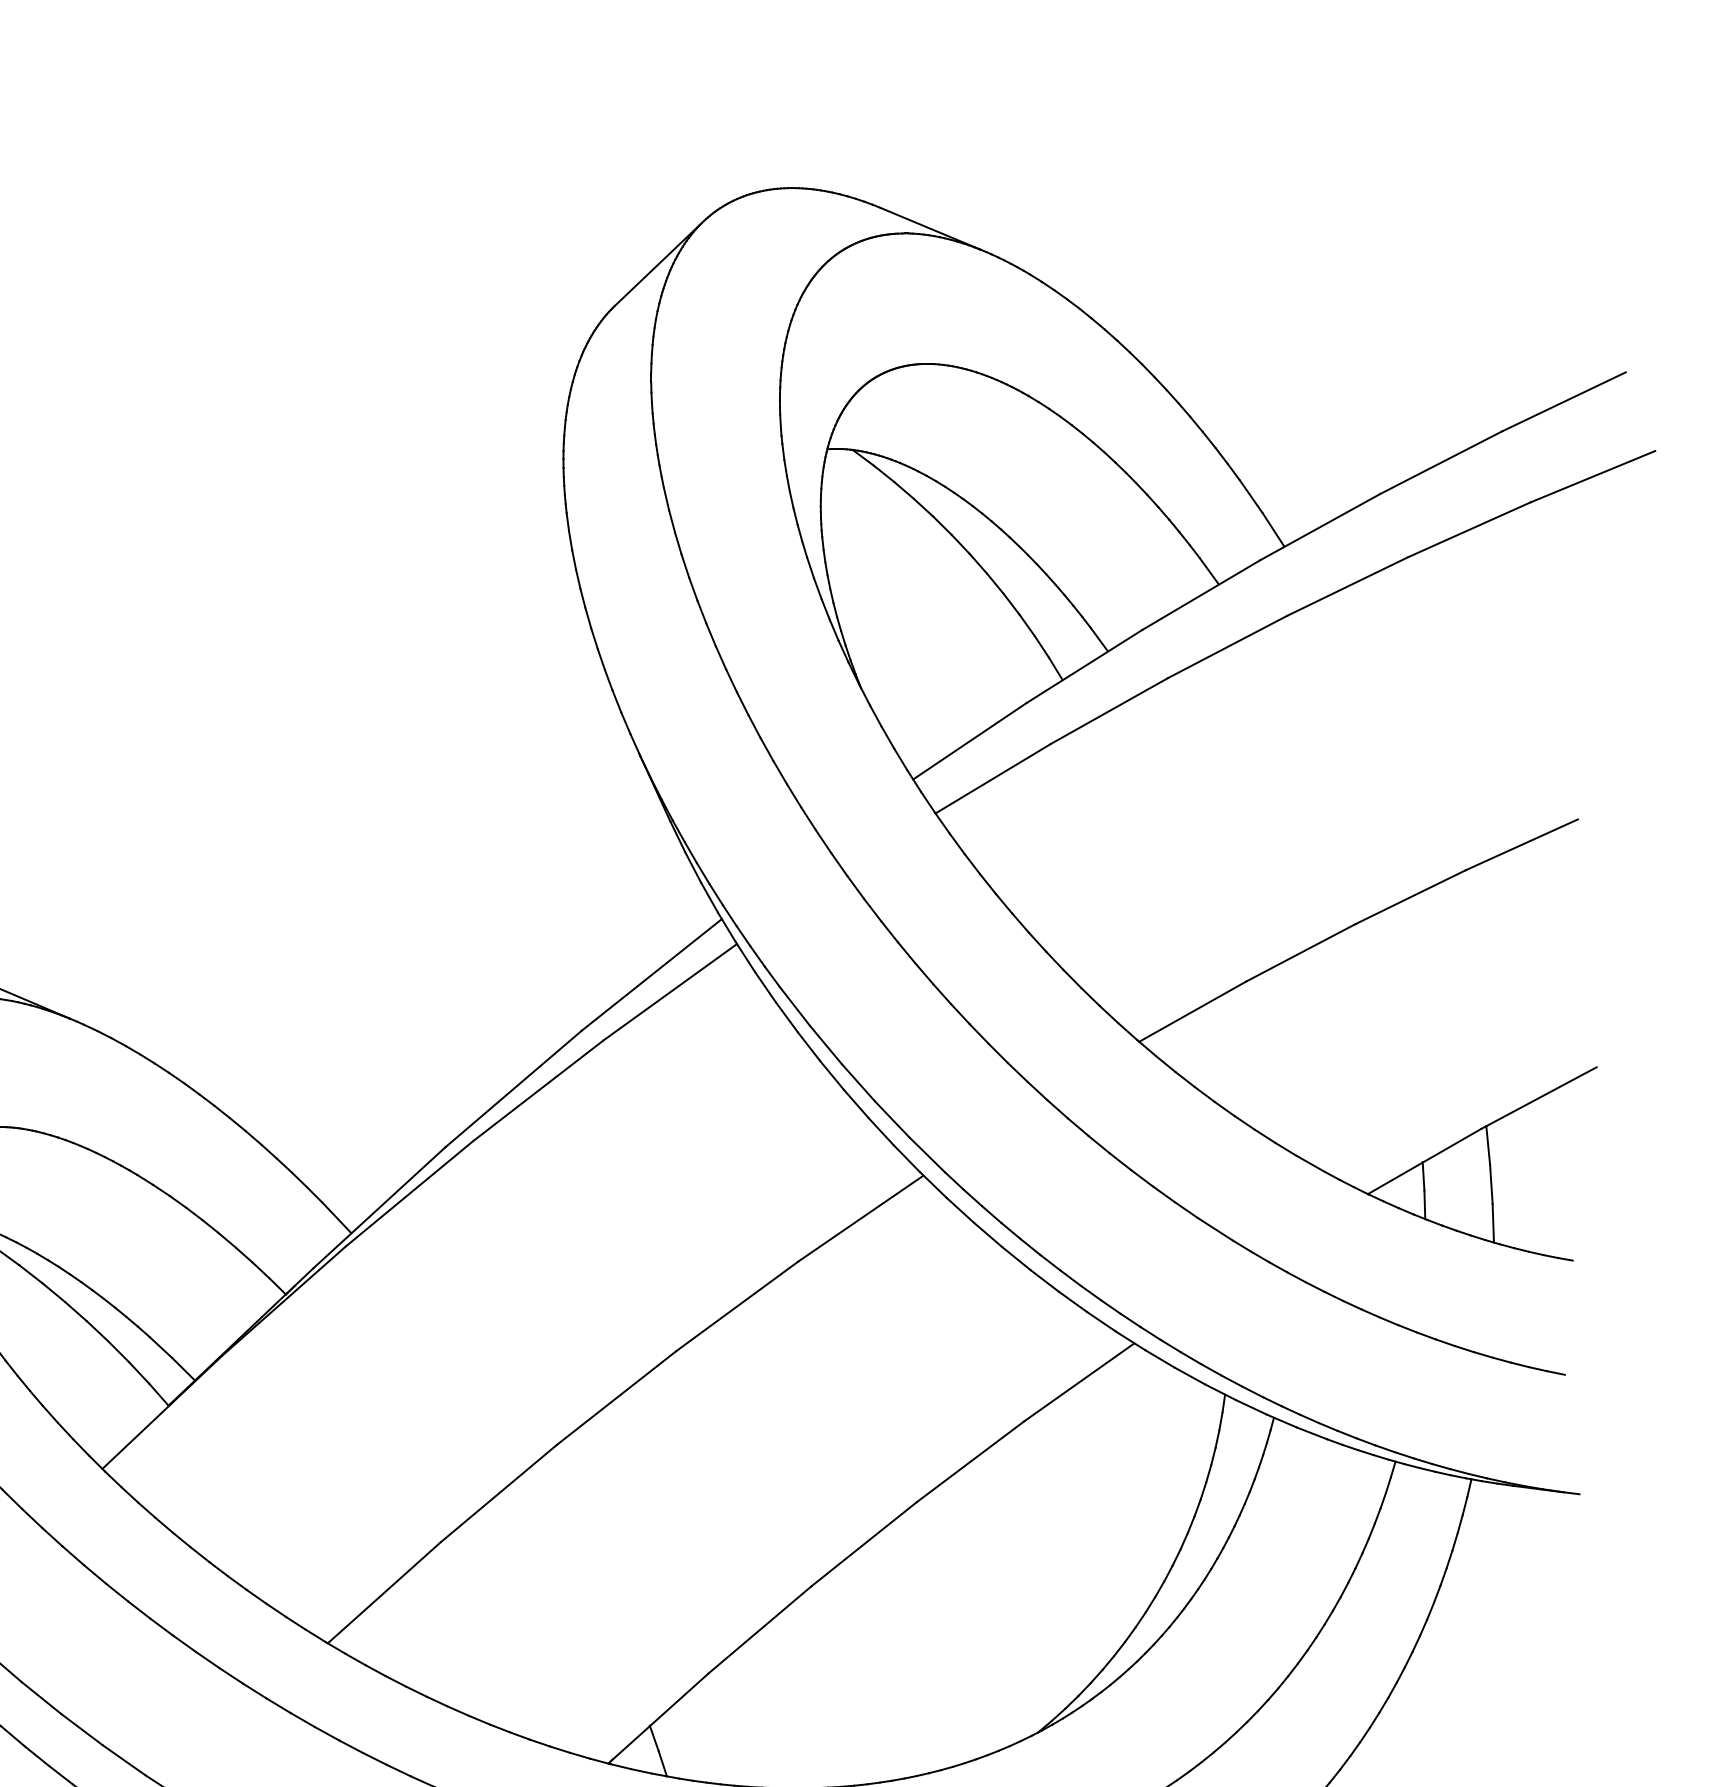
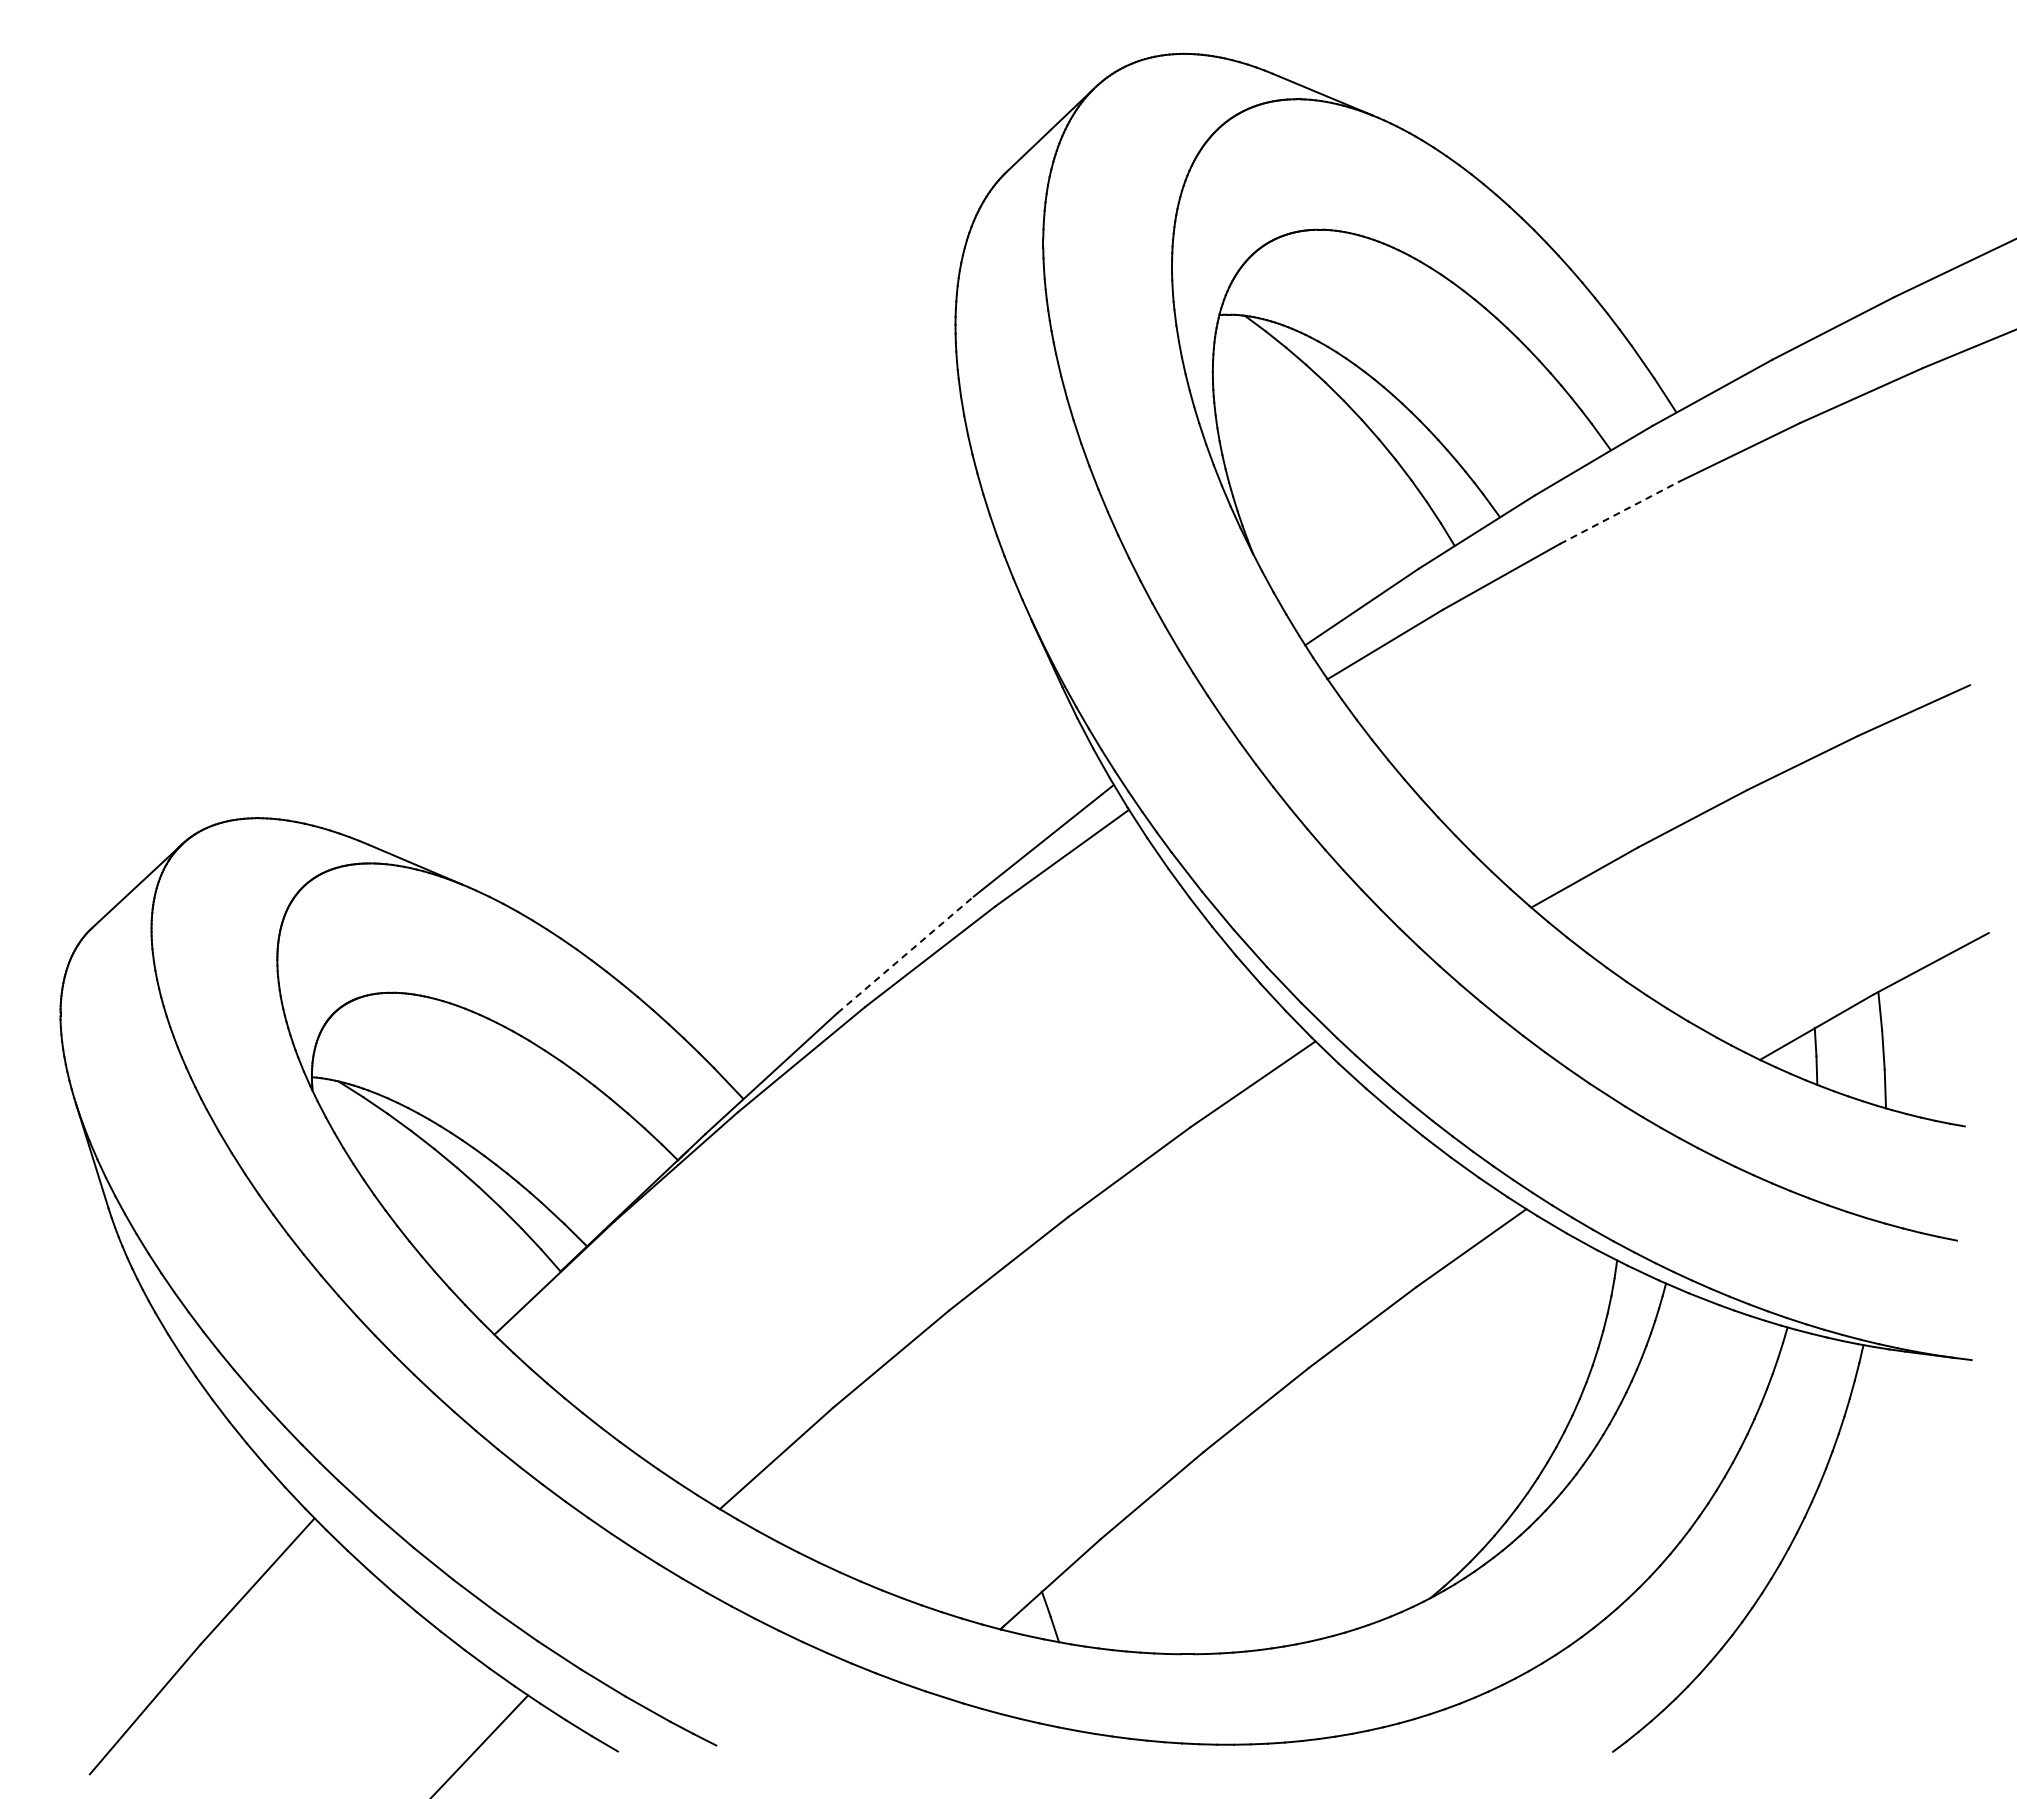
line: (1228, 646) -> (1620, 512), solid -> dashed
line: (513, 1088) -> (905, 954), solid -> dashed

